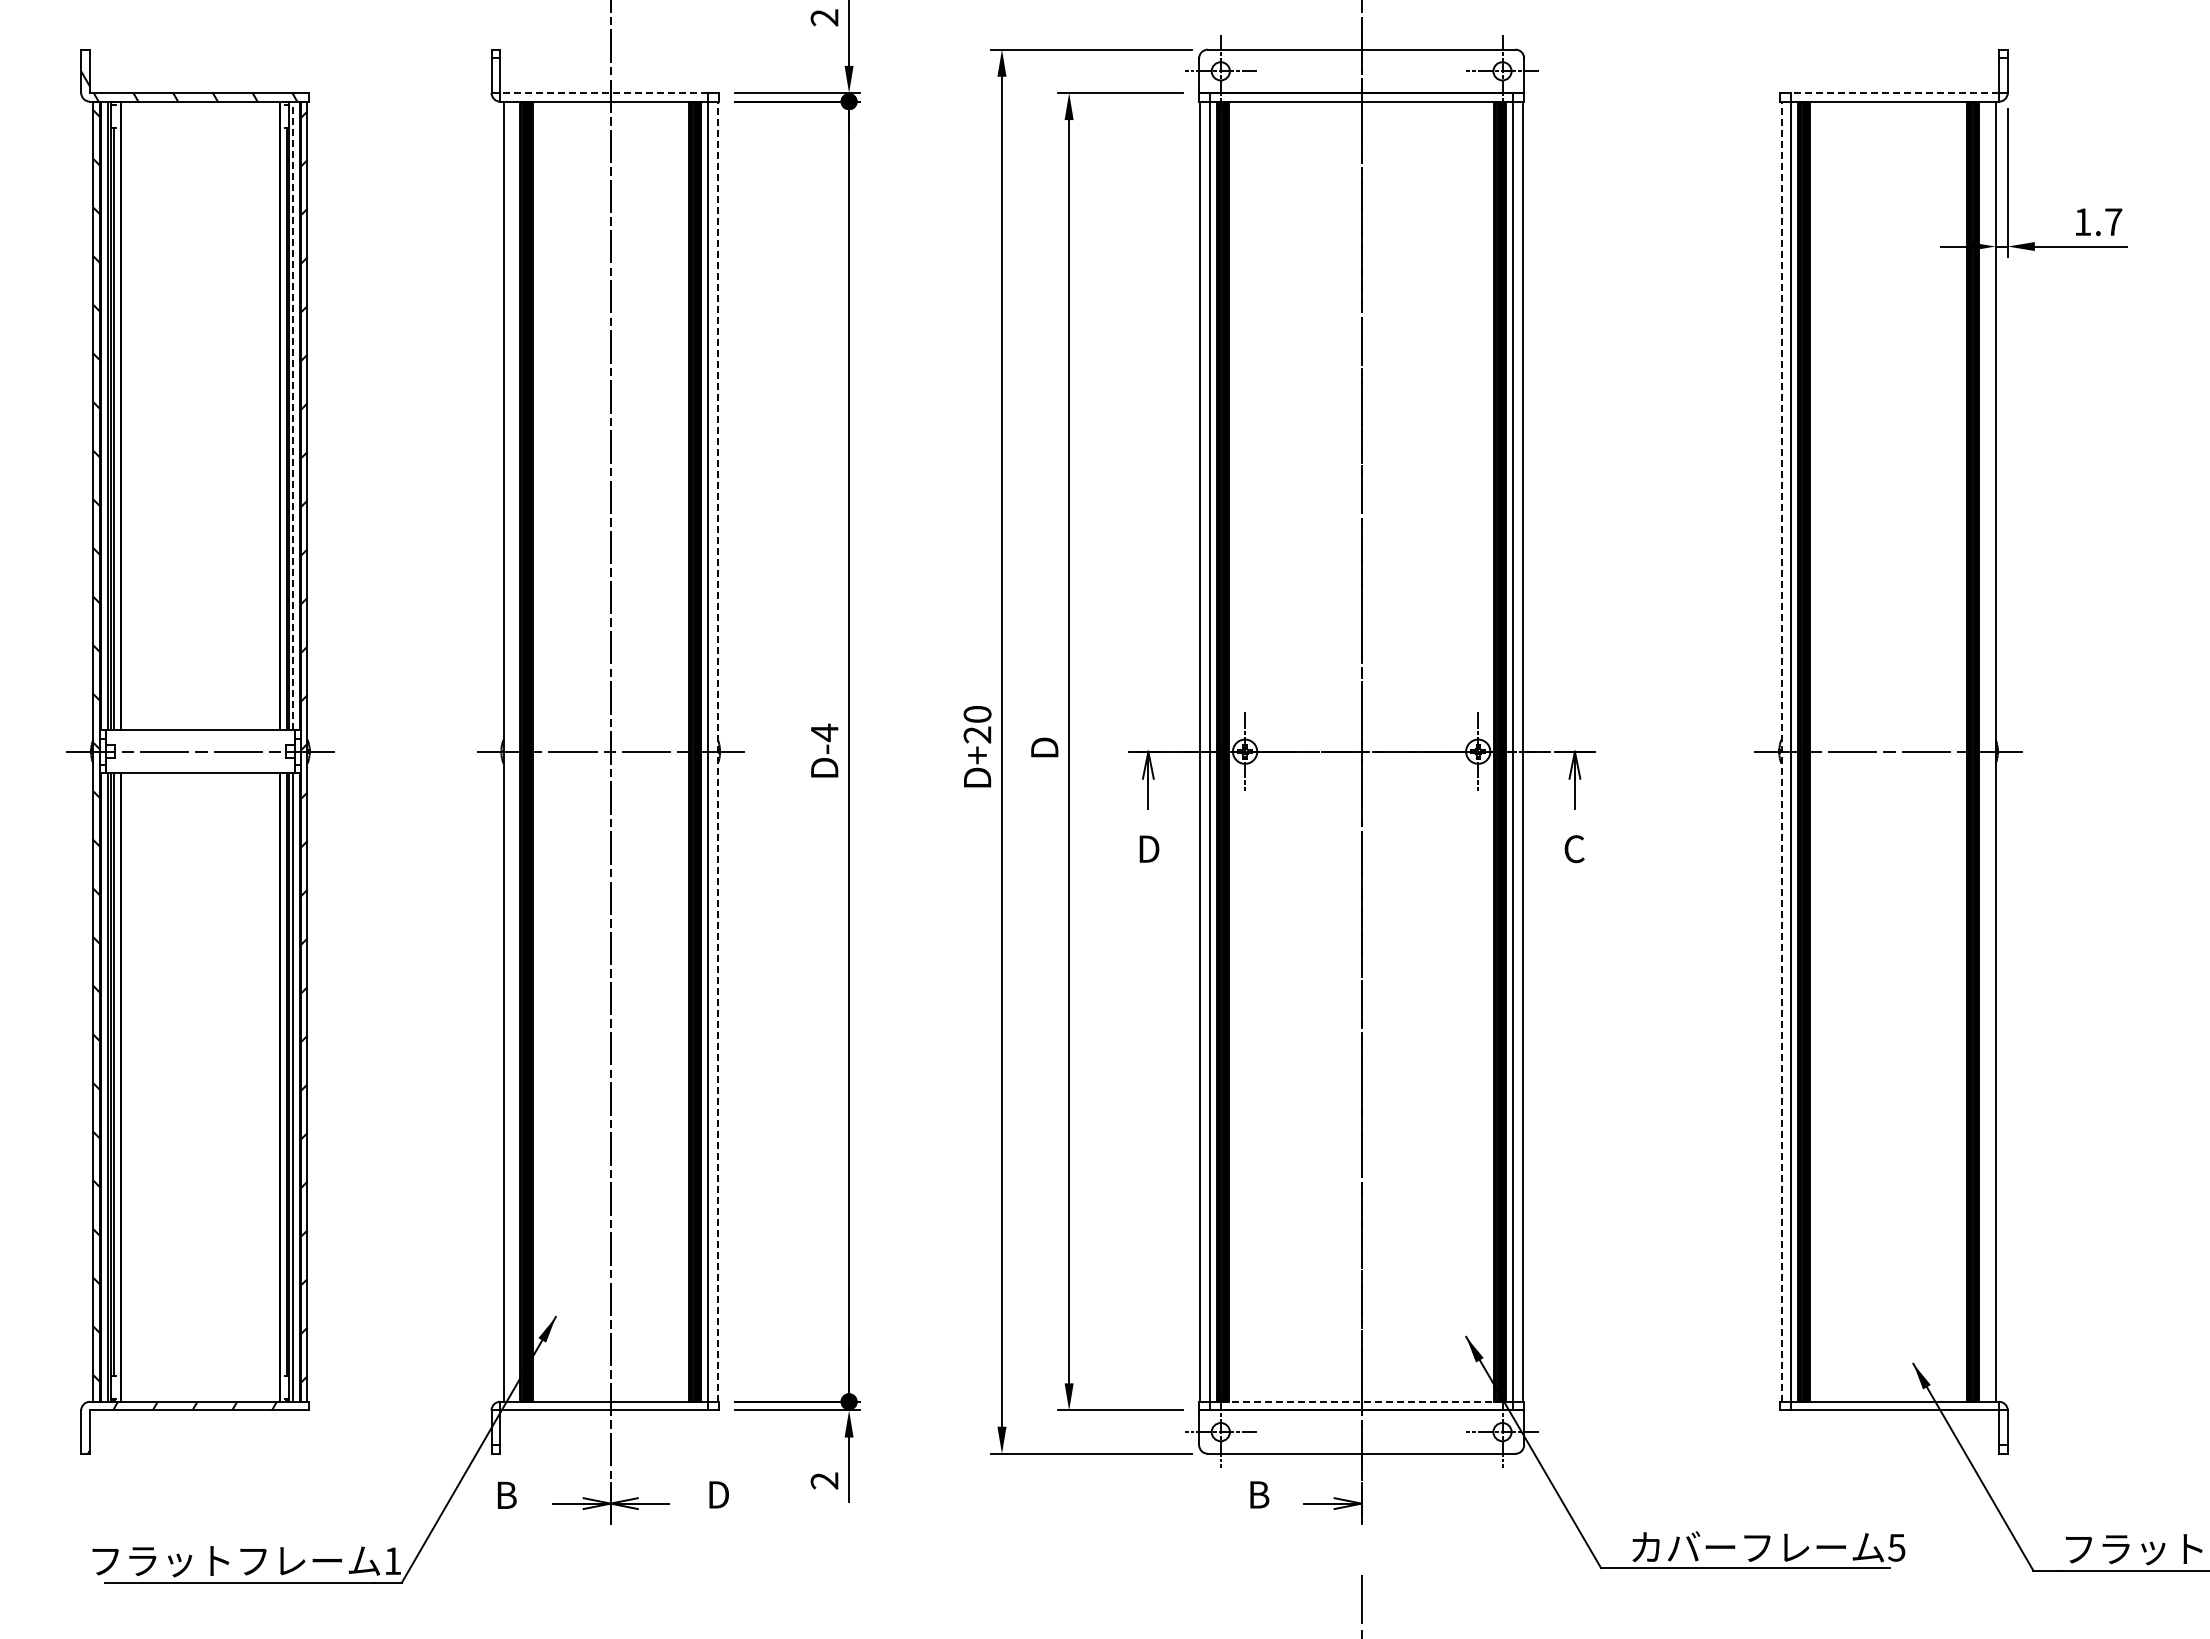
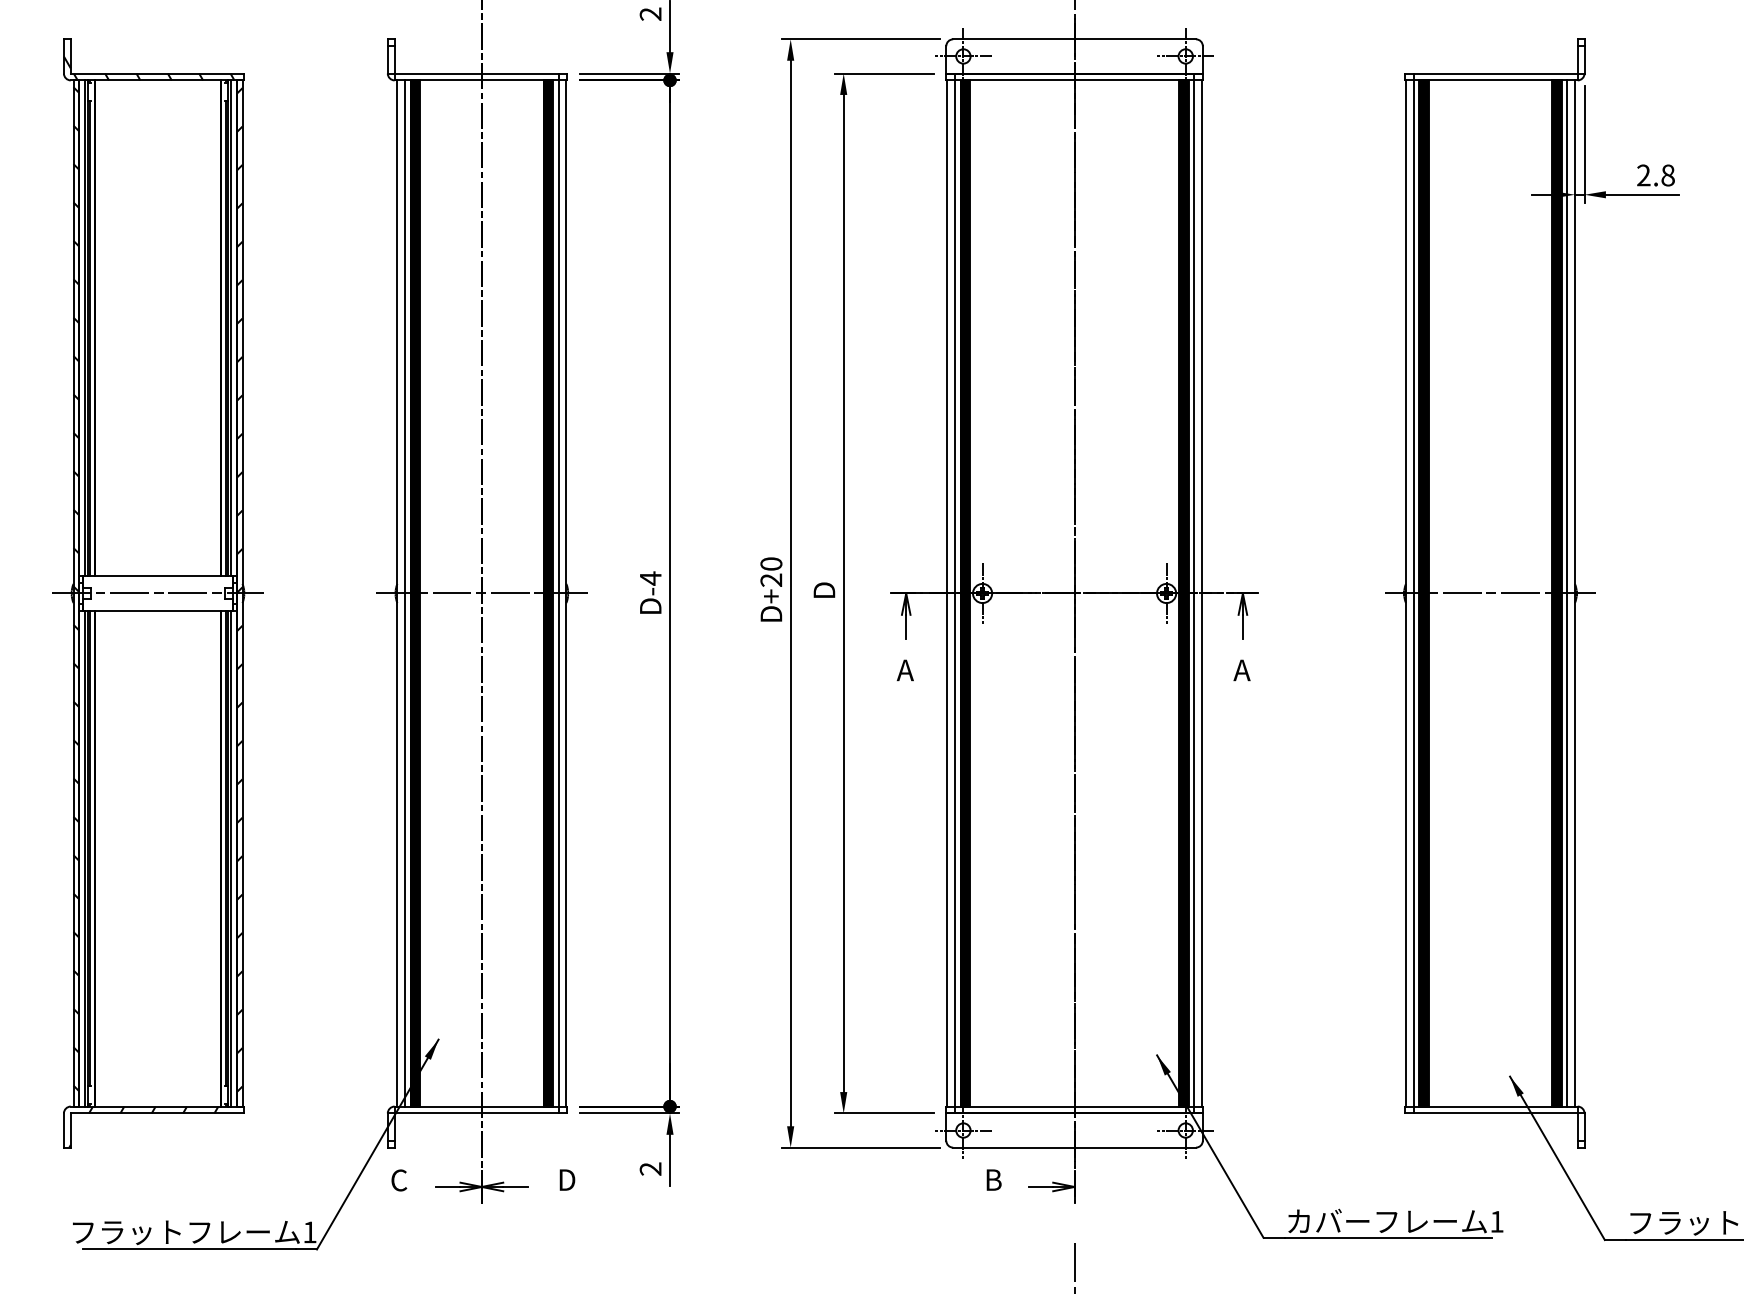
line: (603, 92) -> (476, 73), dashed -> solid
line: (1894, 92) -> (1495, 73), dashed -> solid
text: (2098, 222) -> (1656, 175), 1.7 -> 2.8
line: (293, 415) -> (231, 328), dashed -> solid
line: (513, 751) -> (405, 593), added
line: (717, 751) -> (566, 593), dashed -> solid
line: (1781, 751) -> (1405, 593), dashed -> solid
line: (1986, 751) -> (1567, 593), added
text: (1147, 848) -> (905, 669), D -> A
text: (1573, 849) -> (1241, 670), C -> A
line: (1361, 1401) -> (1074, 1106), dashed -> solid
text: (506, 1495) -> (399, 1180), B -> C
text: (1896, 1547) -> (1496, 1221), 5 -> 1

